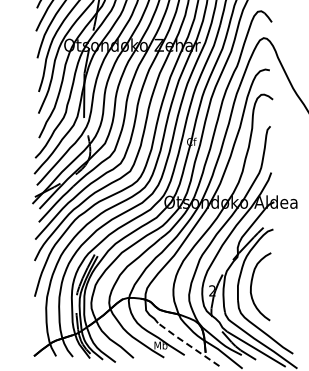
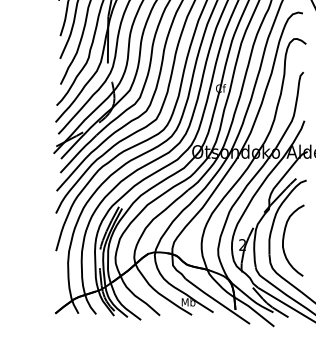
line: (187, 344) -> (216, 301), dashed -> solid

